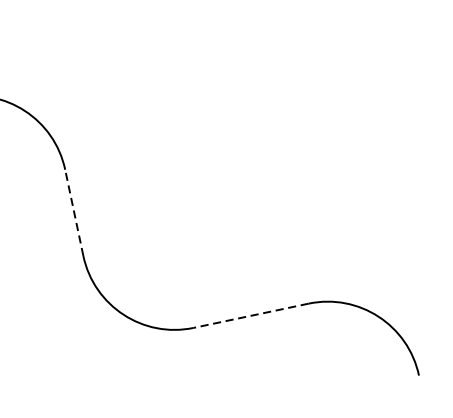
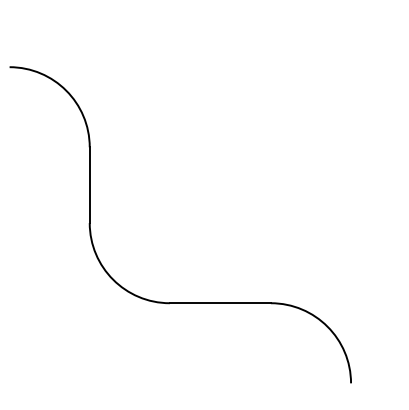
line: (74, 213) -> (89, 185), dashed -> solid
line: (251, 316) -> (220, 303), dashed -> solid

